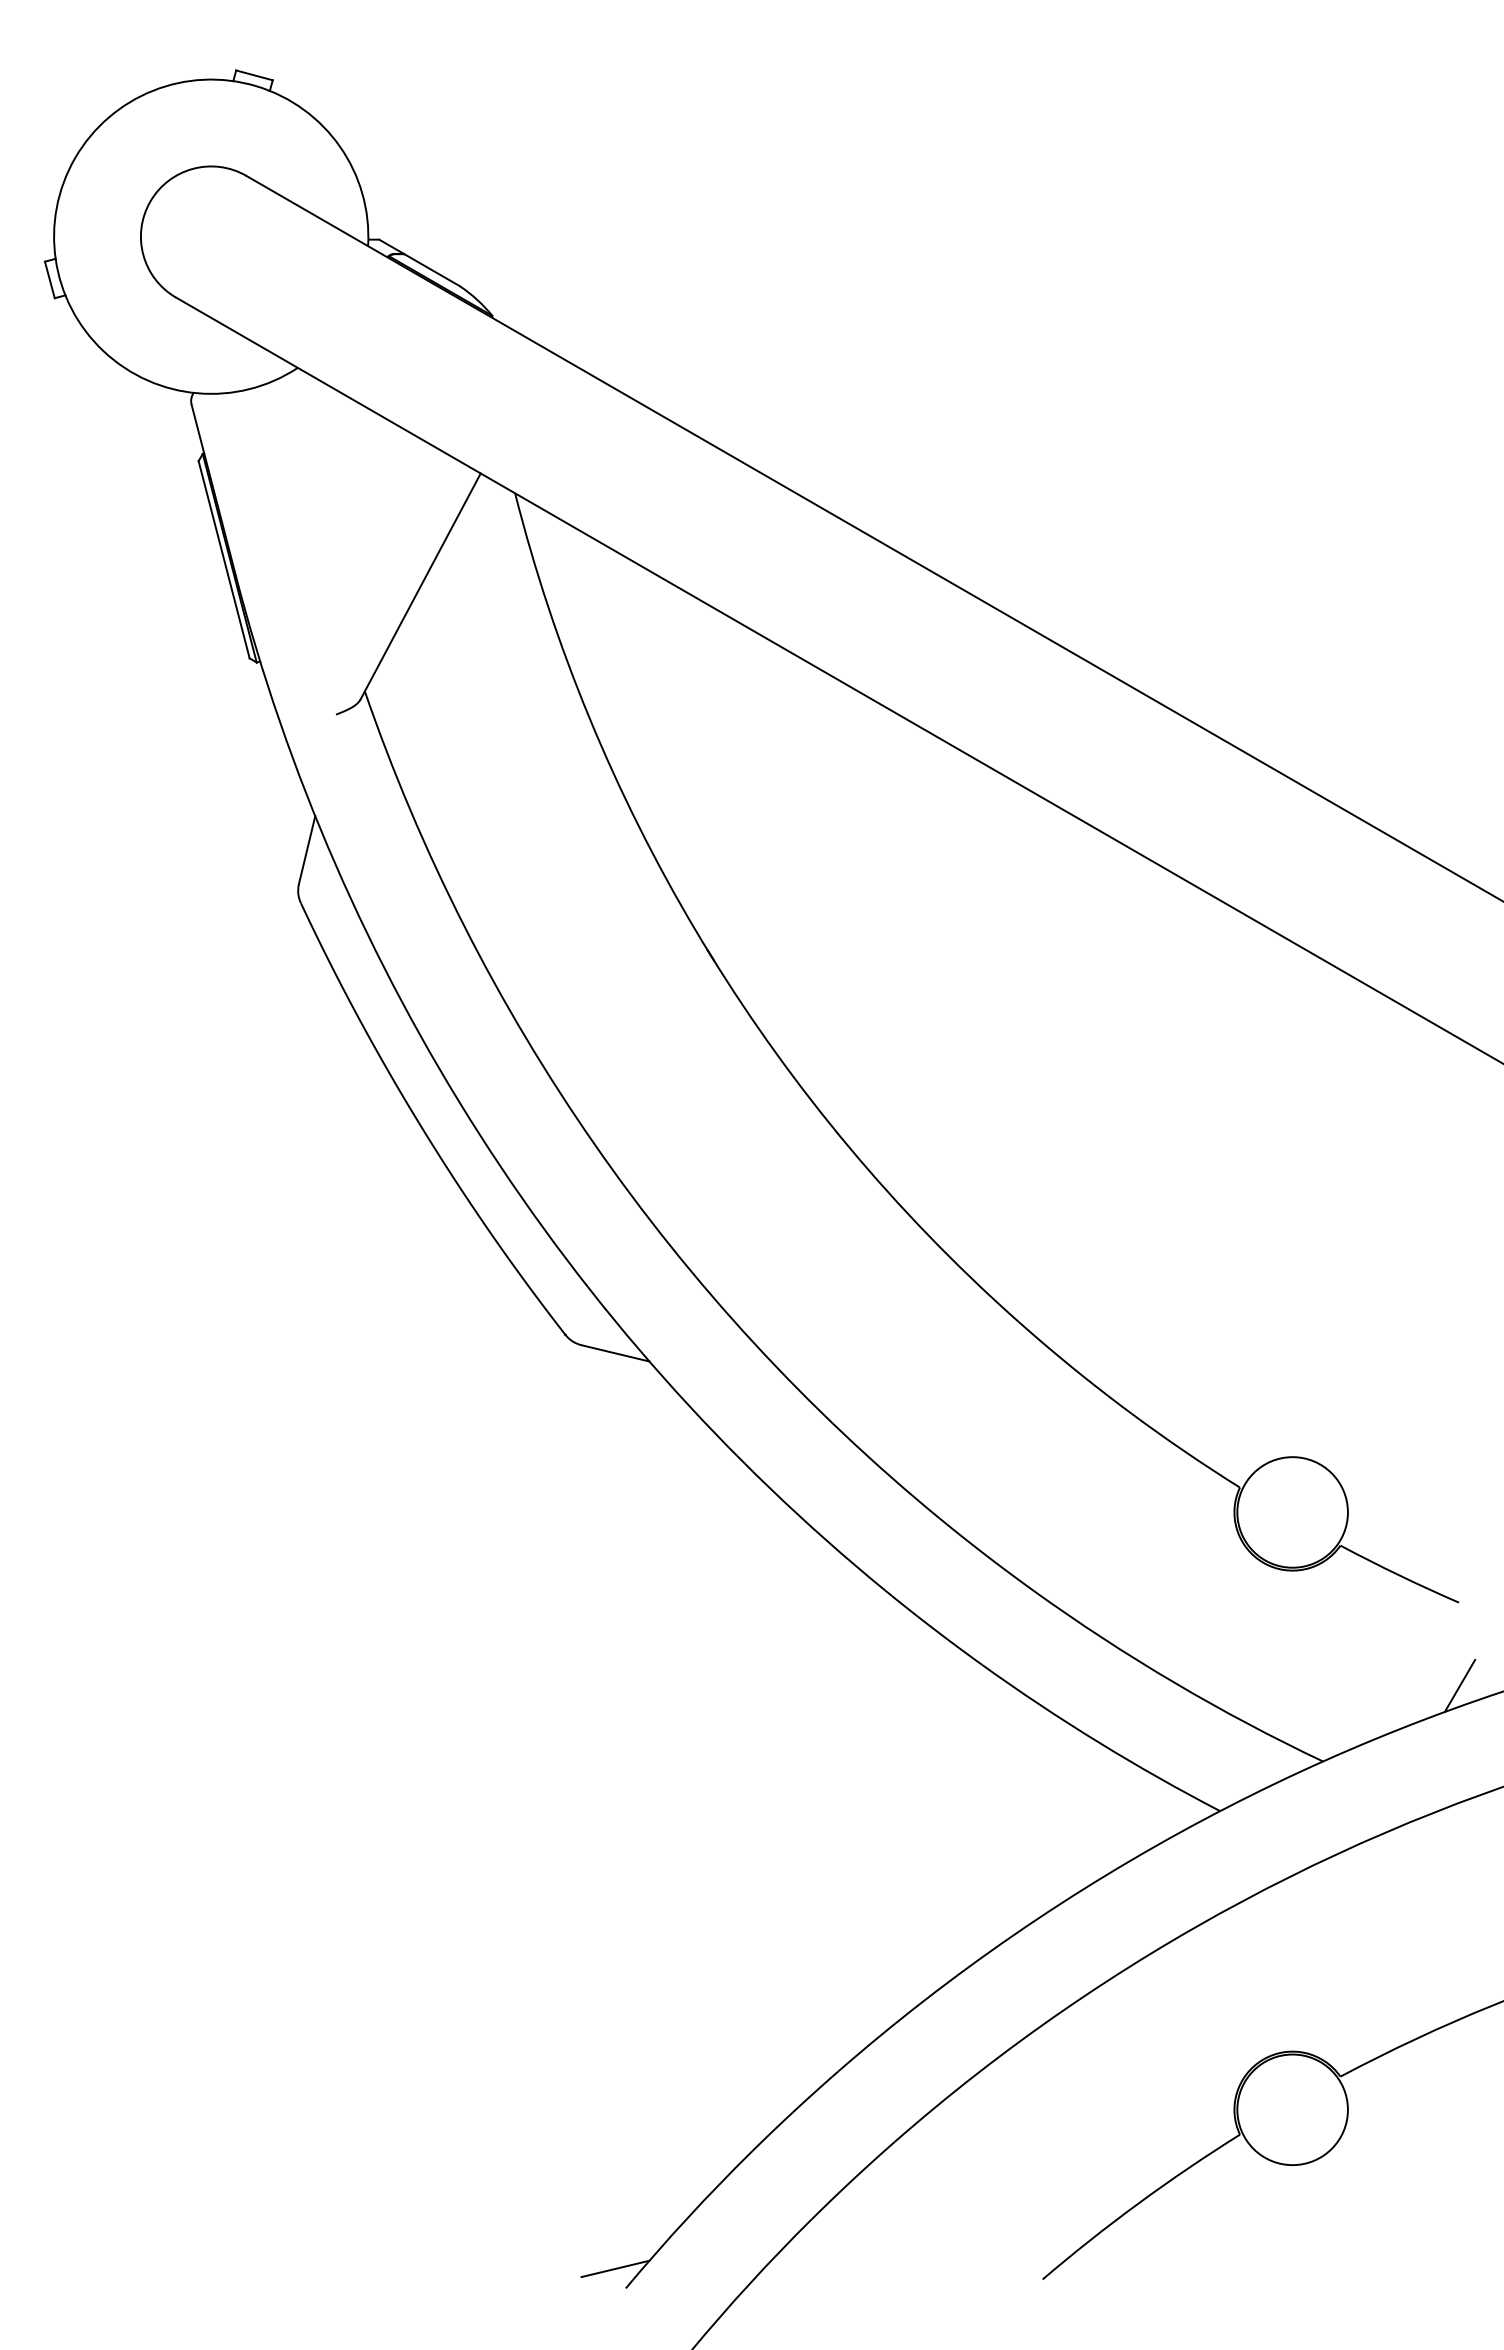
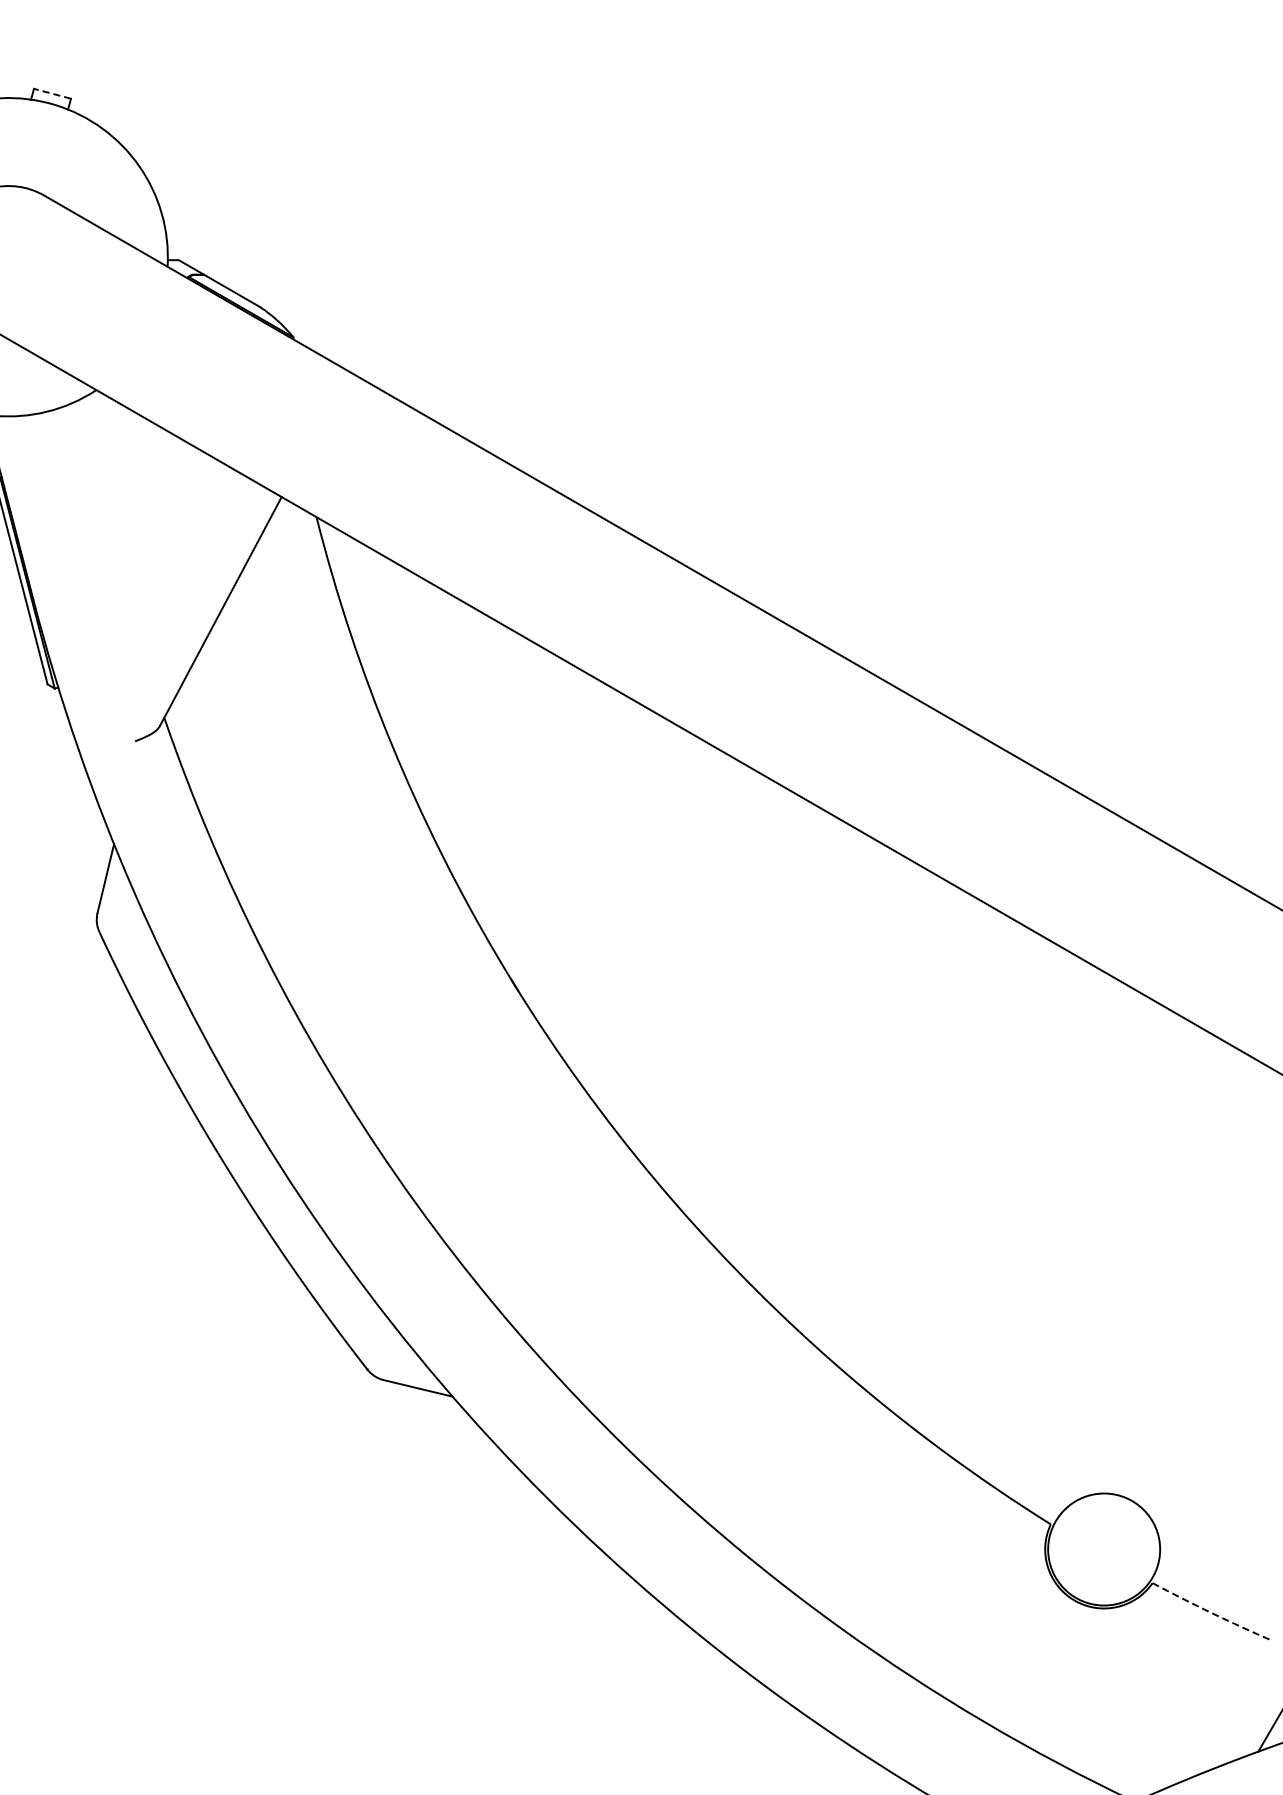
line: (254, 75) -> (52, 93), solid -> dashed
arc: (1399, 1575) -> (1212, 1613), solid -> dashed

